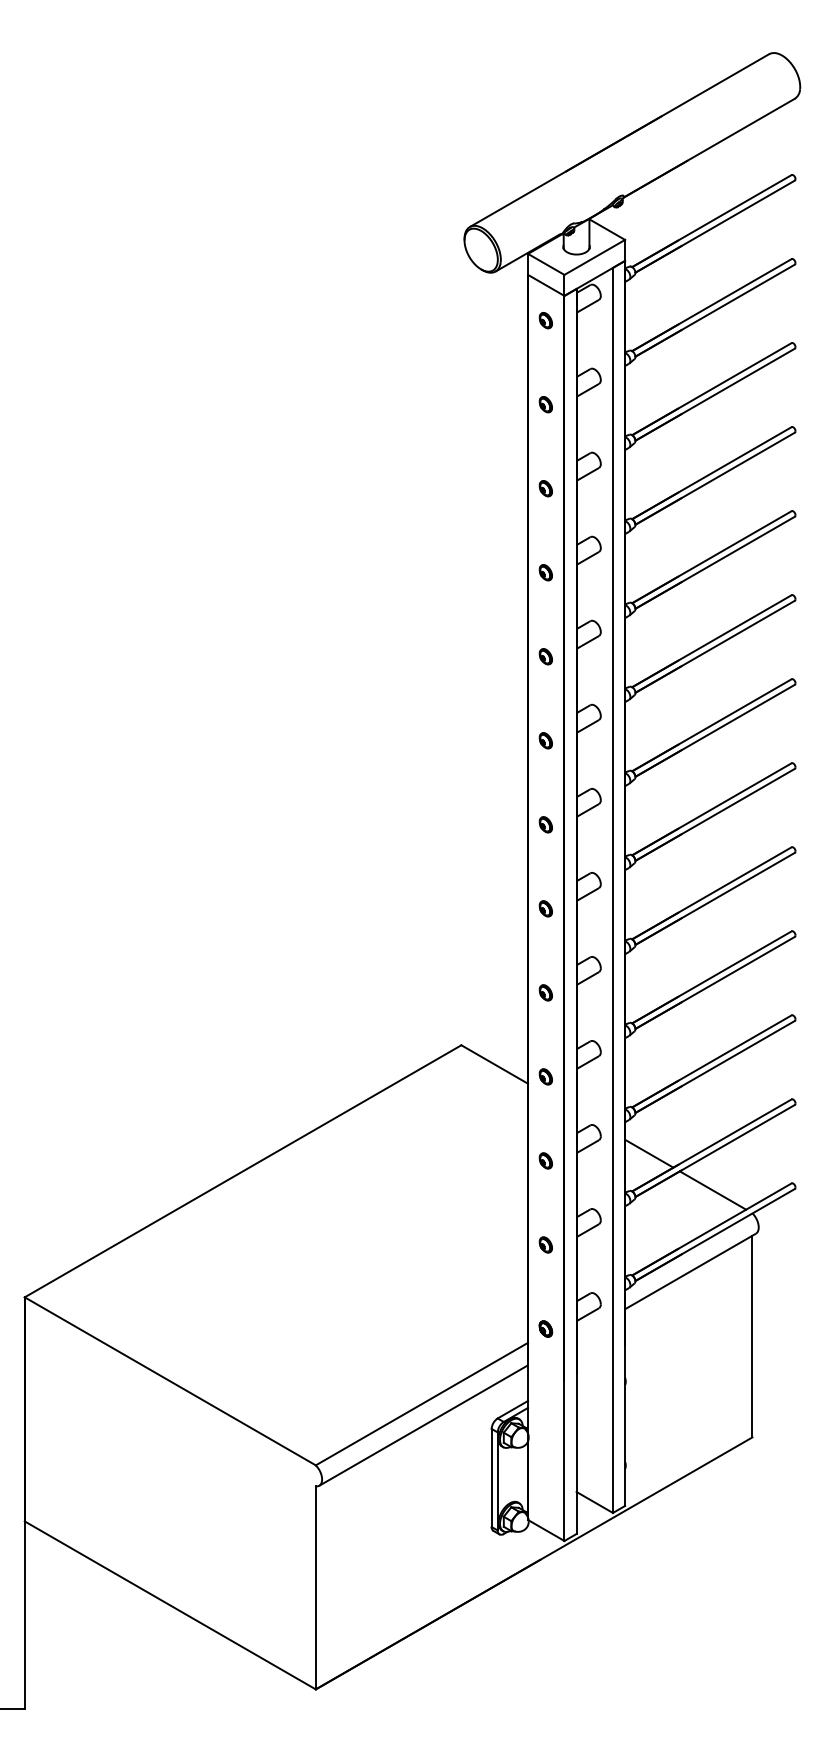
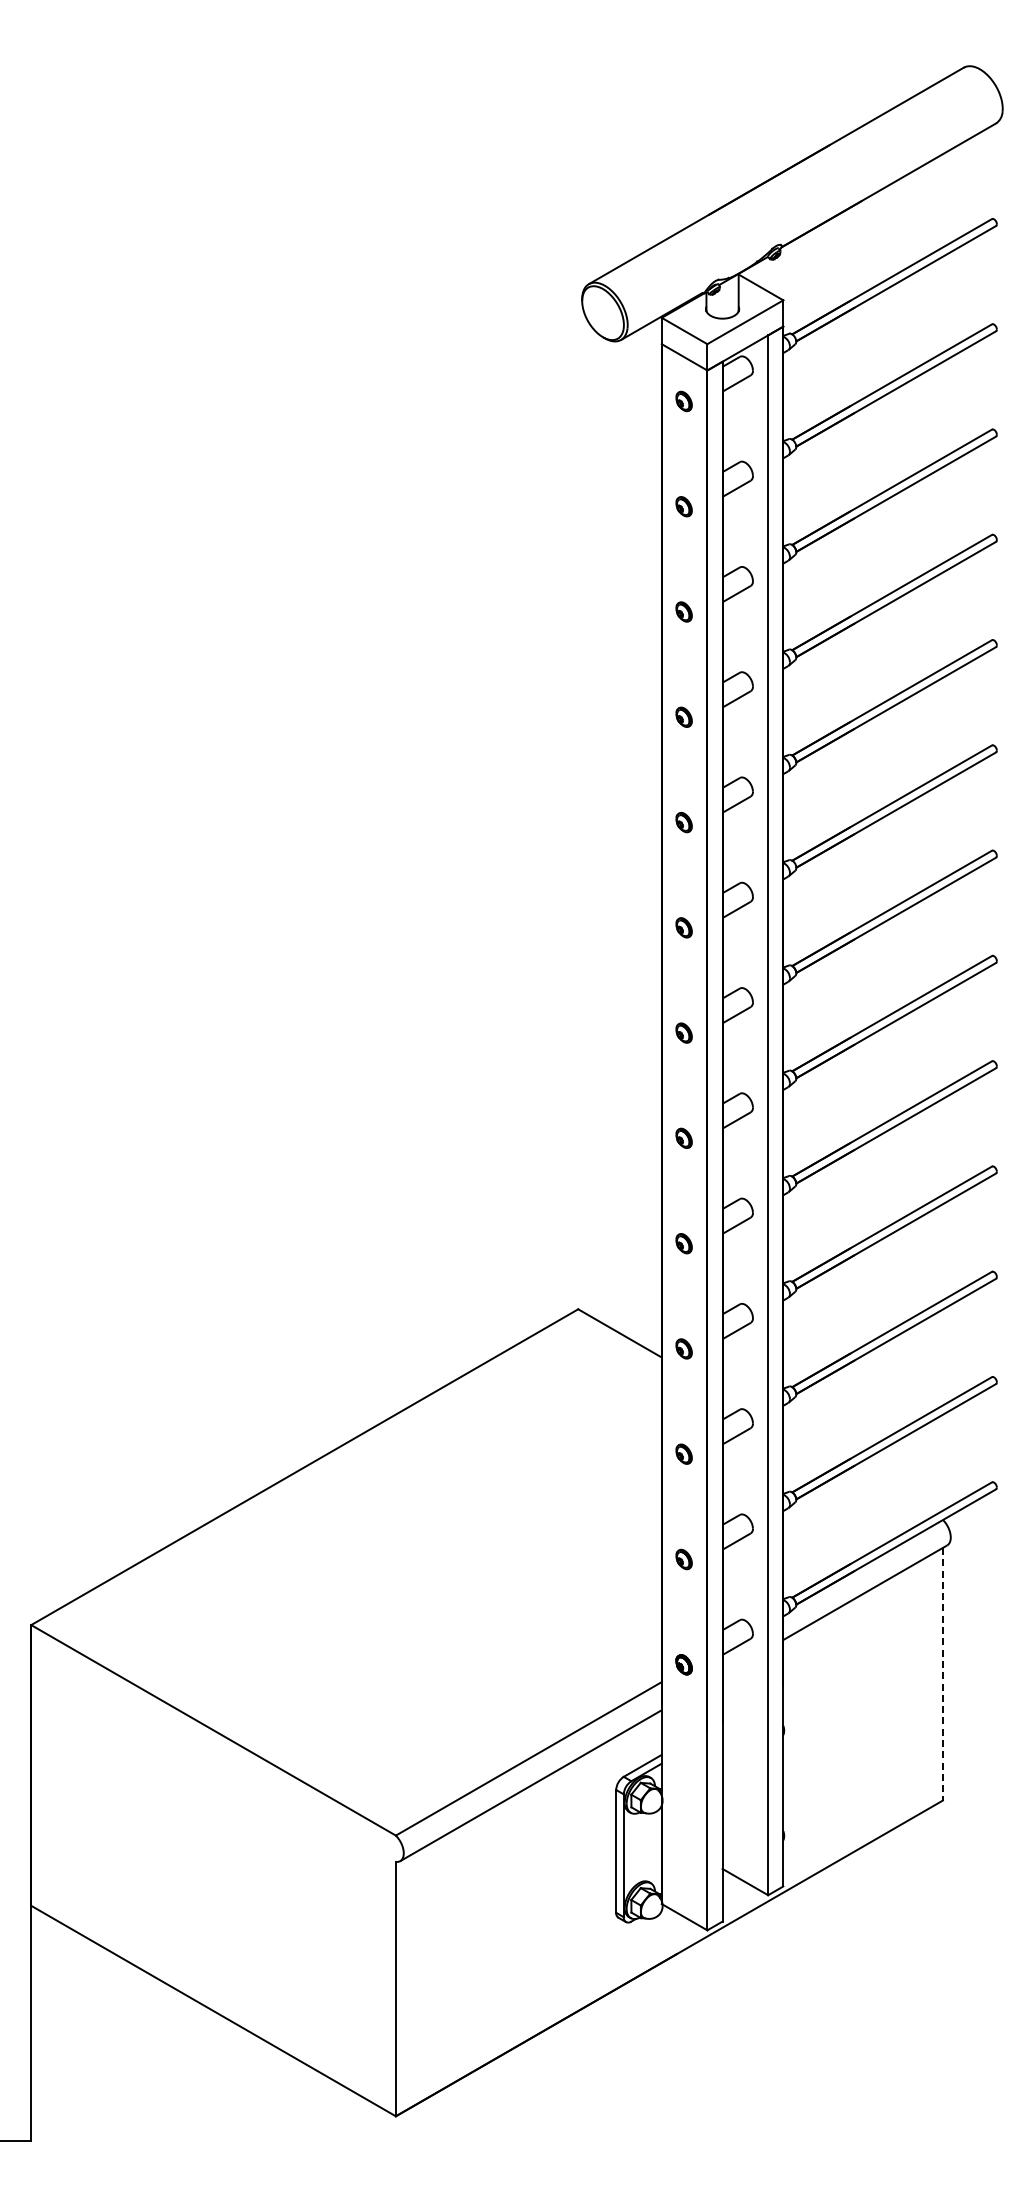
line: (649, 1153) -> (813, 1444), removed
line: (713, 1190) -> (893, 1491), removed
line: (752, 1336) -> (942, 1674), solid -> dashed

